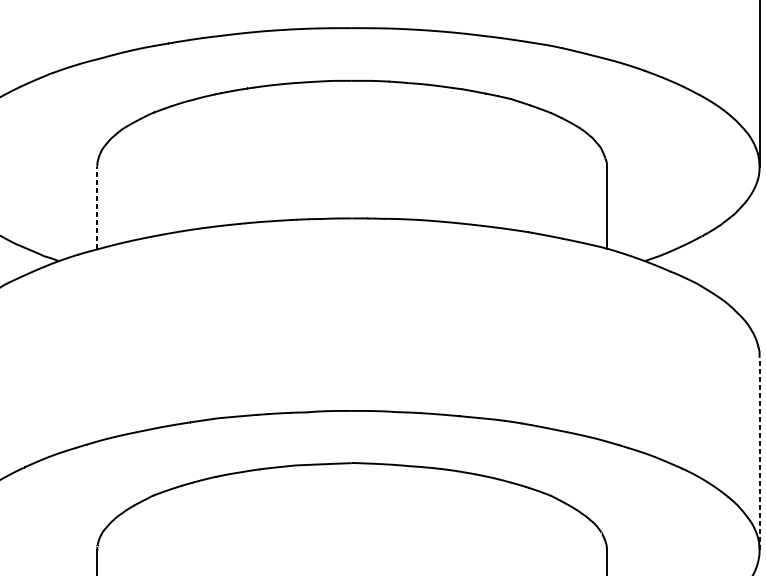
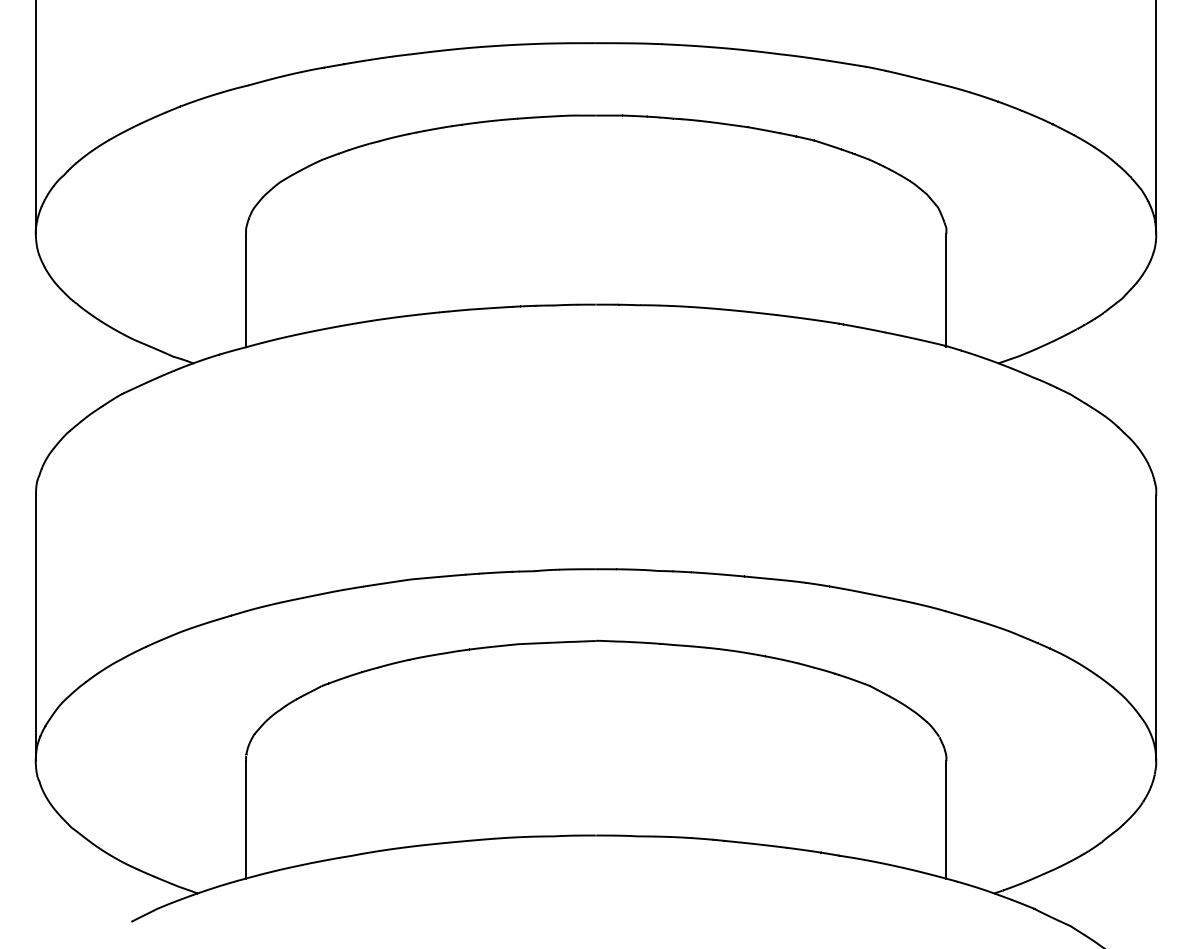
line: (96, 207) -> (245, 289), dashed -> solid
line: (759, 454) -> (1156, 628), dashed -> solid

